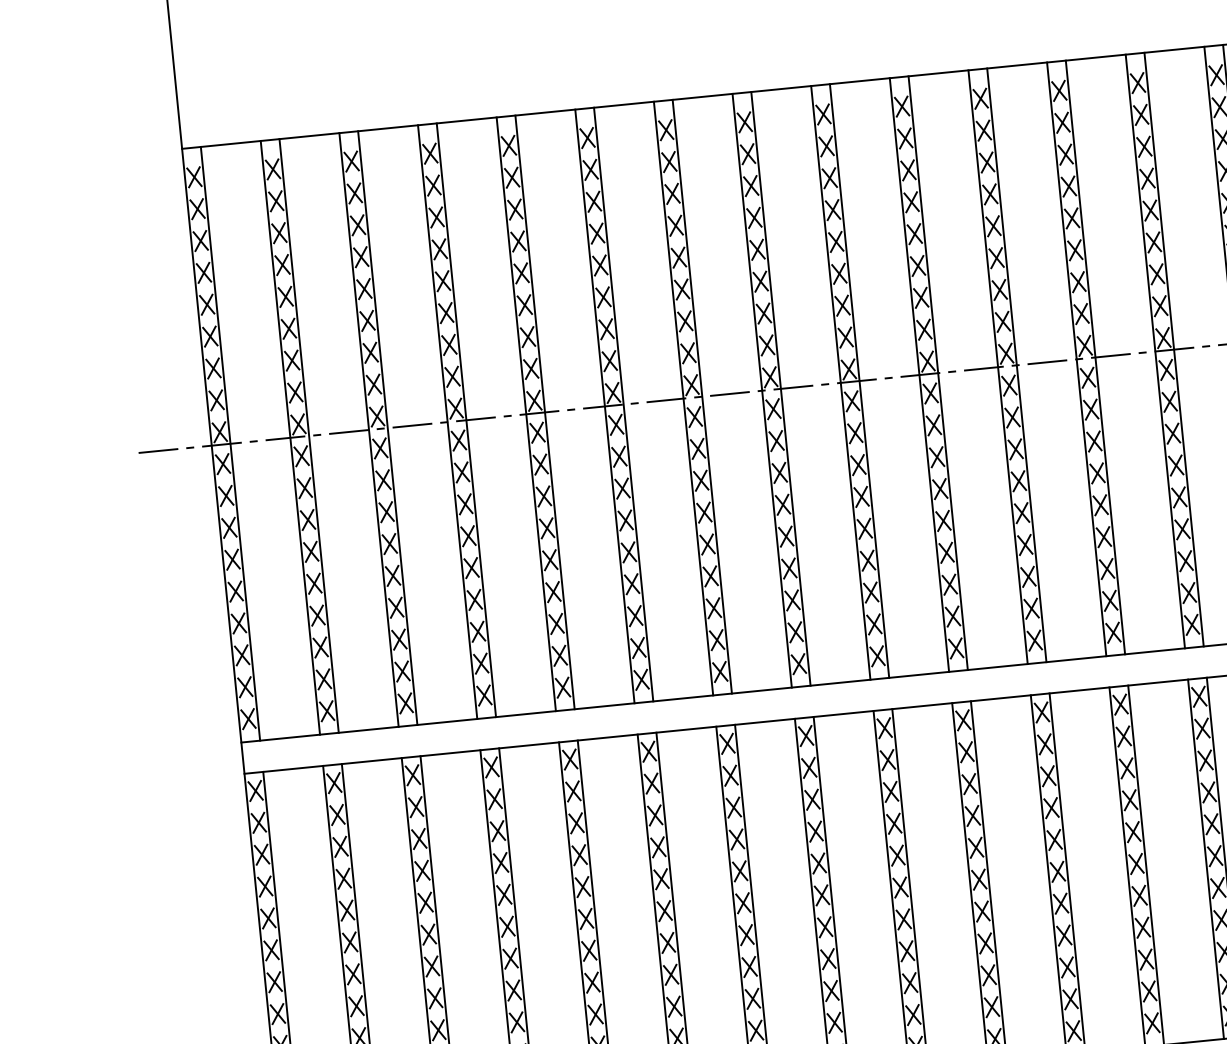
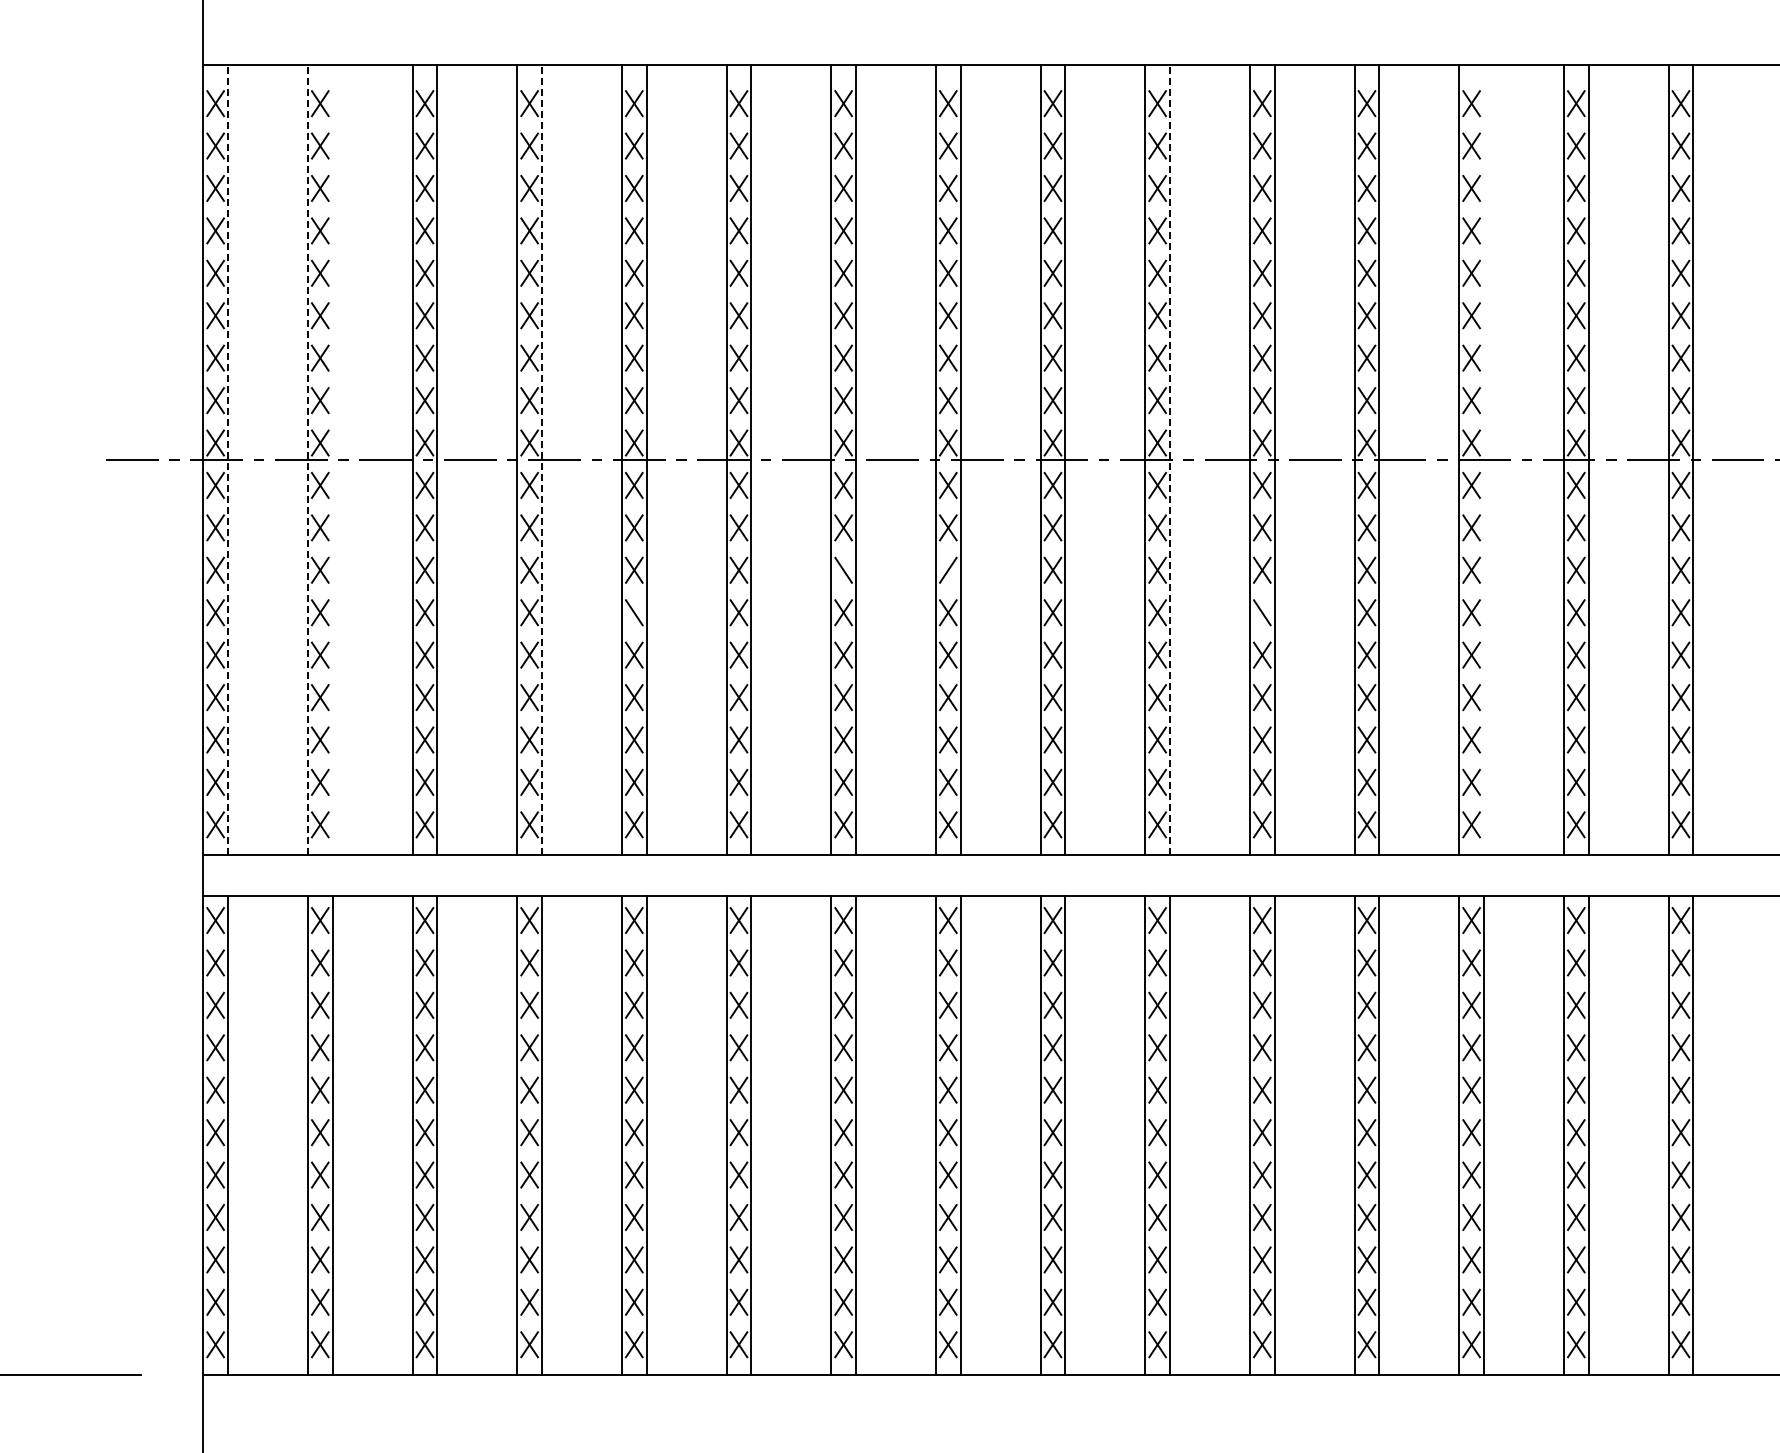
line: (1174, 349) -> (1484, 459), removed
line: (938, 373) -> (1170, 459), solid -> dashed
line: (466, 420) -> (542, 459), solid -> dashed
line: (308, 435) -> (332, 459), removed
line: (290, 437) -> (307, 459), solid -> dashed
line: (230, 443) -> (228, 459), solid -> dashed
line: (779, 472) -> (947, 569), removed
line: (701, 480) -> (843, 569), removed
line: (1018, 481) -> (1261, 612), removed
line: (546, 528) -> (633, 612), removed

